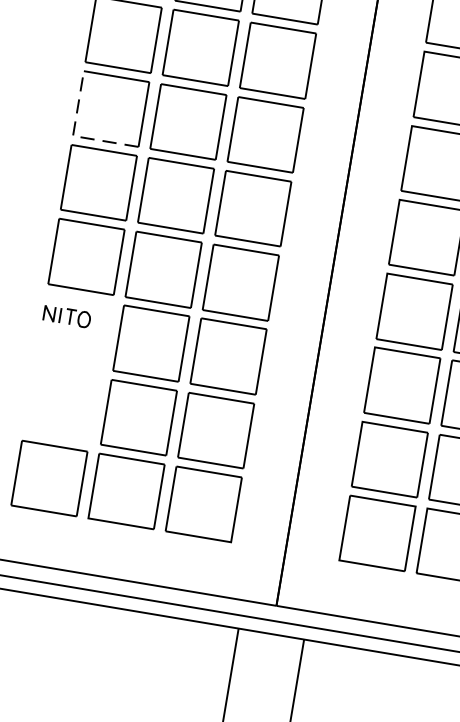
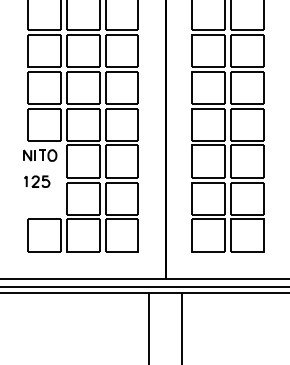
line: (73, 136) -> (28, 67), dashed -> solid
part: (67, 316) -> (40, 155), size x1.43
part: (52, 367) -> (37, 181), added

